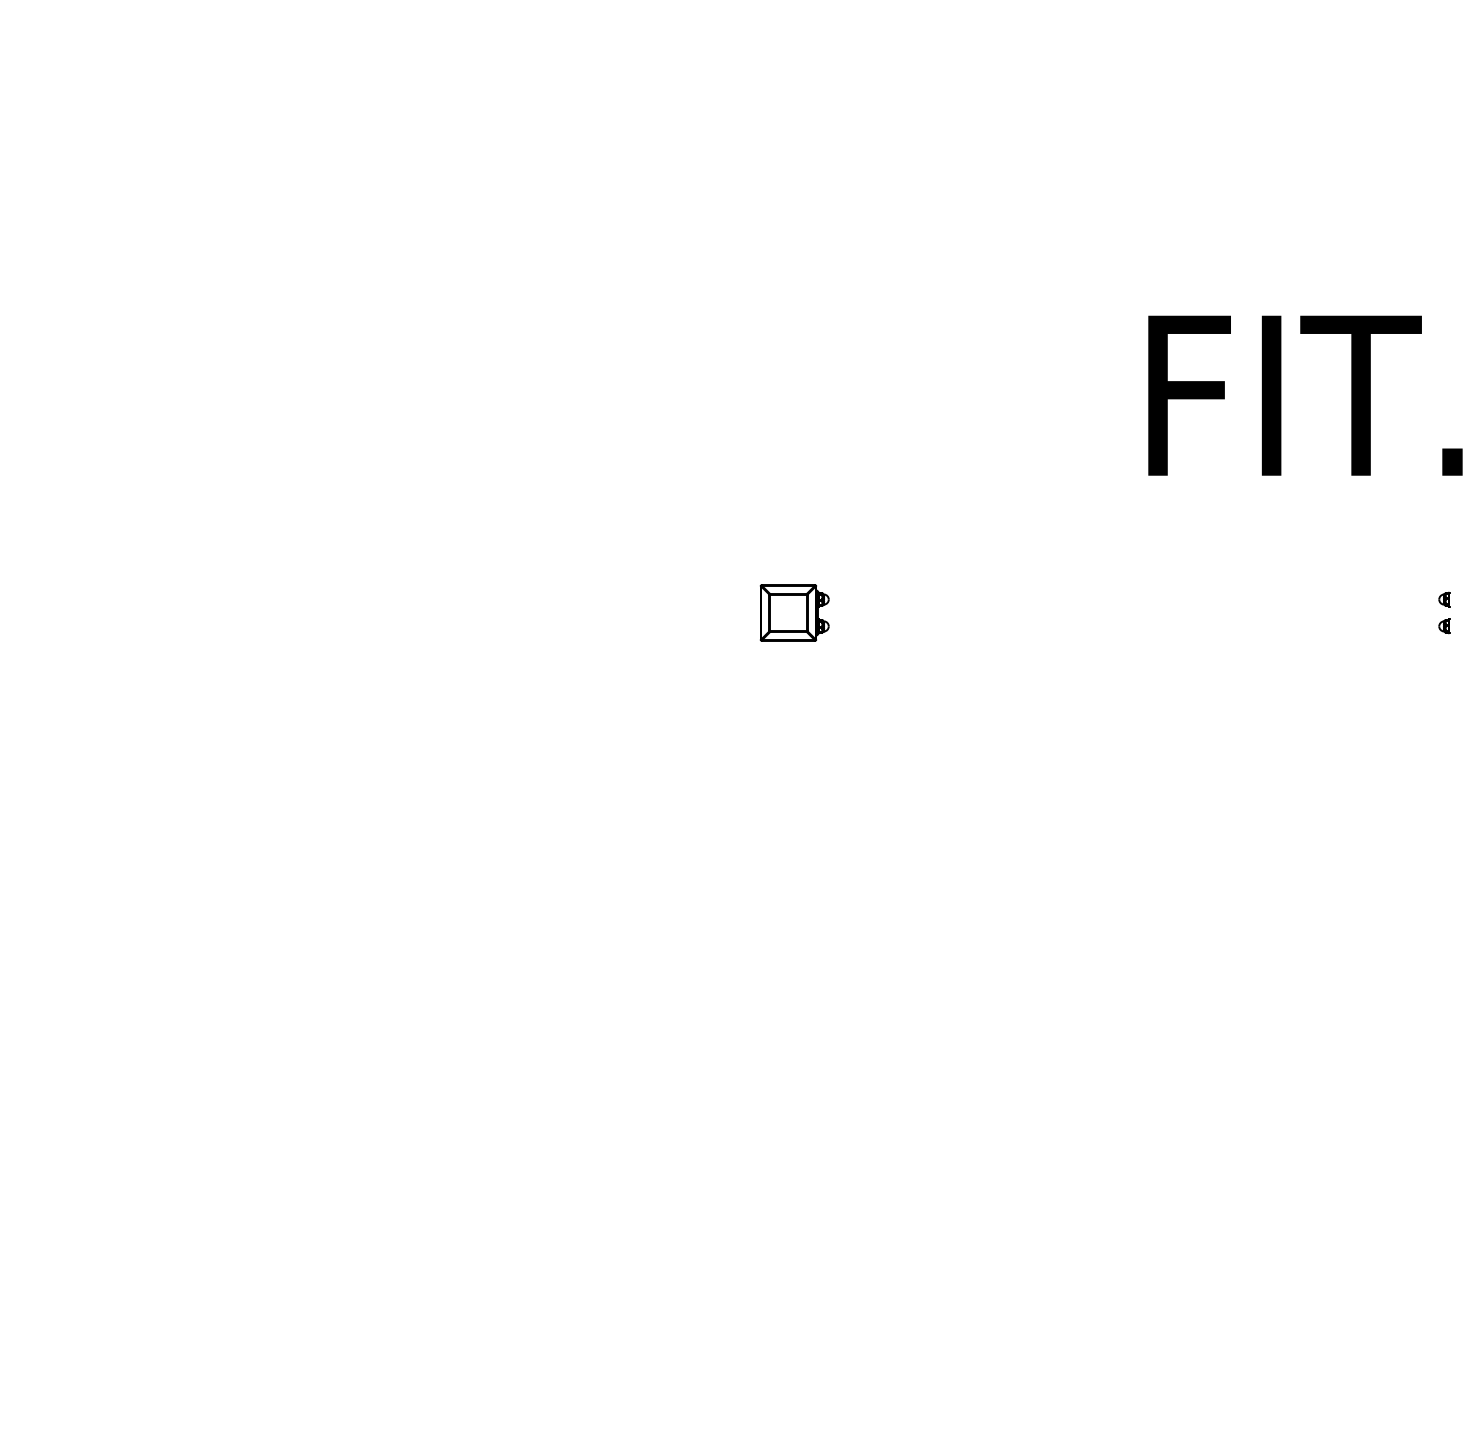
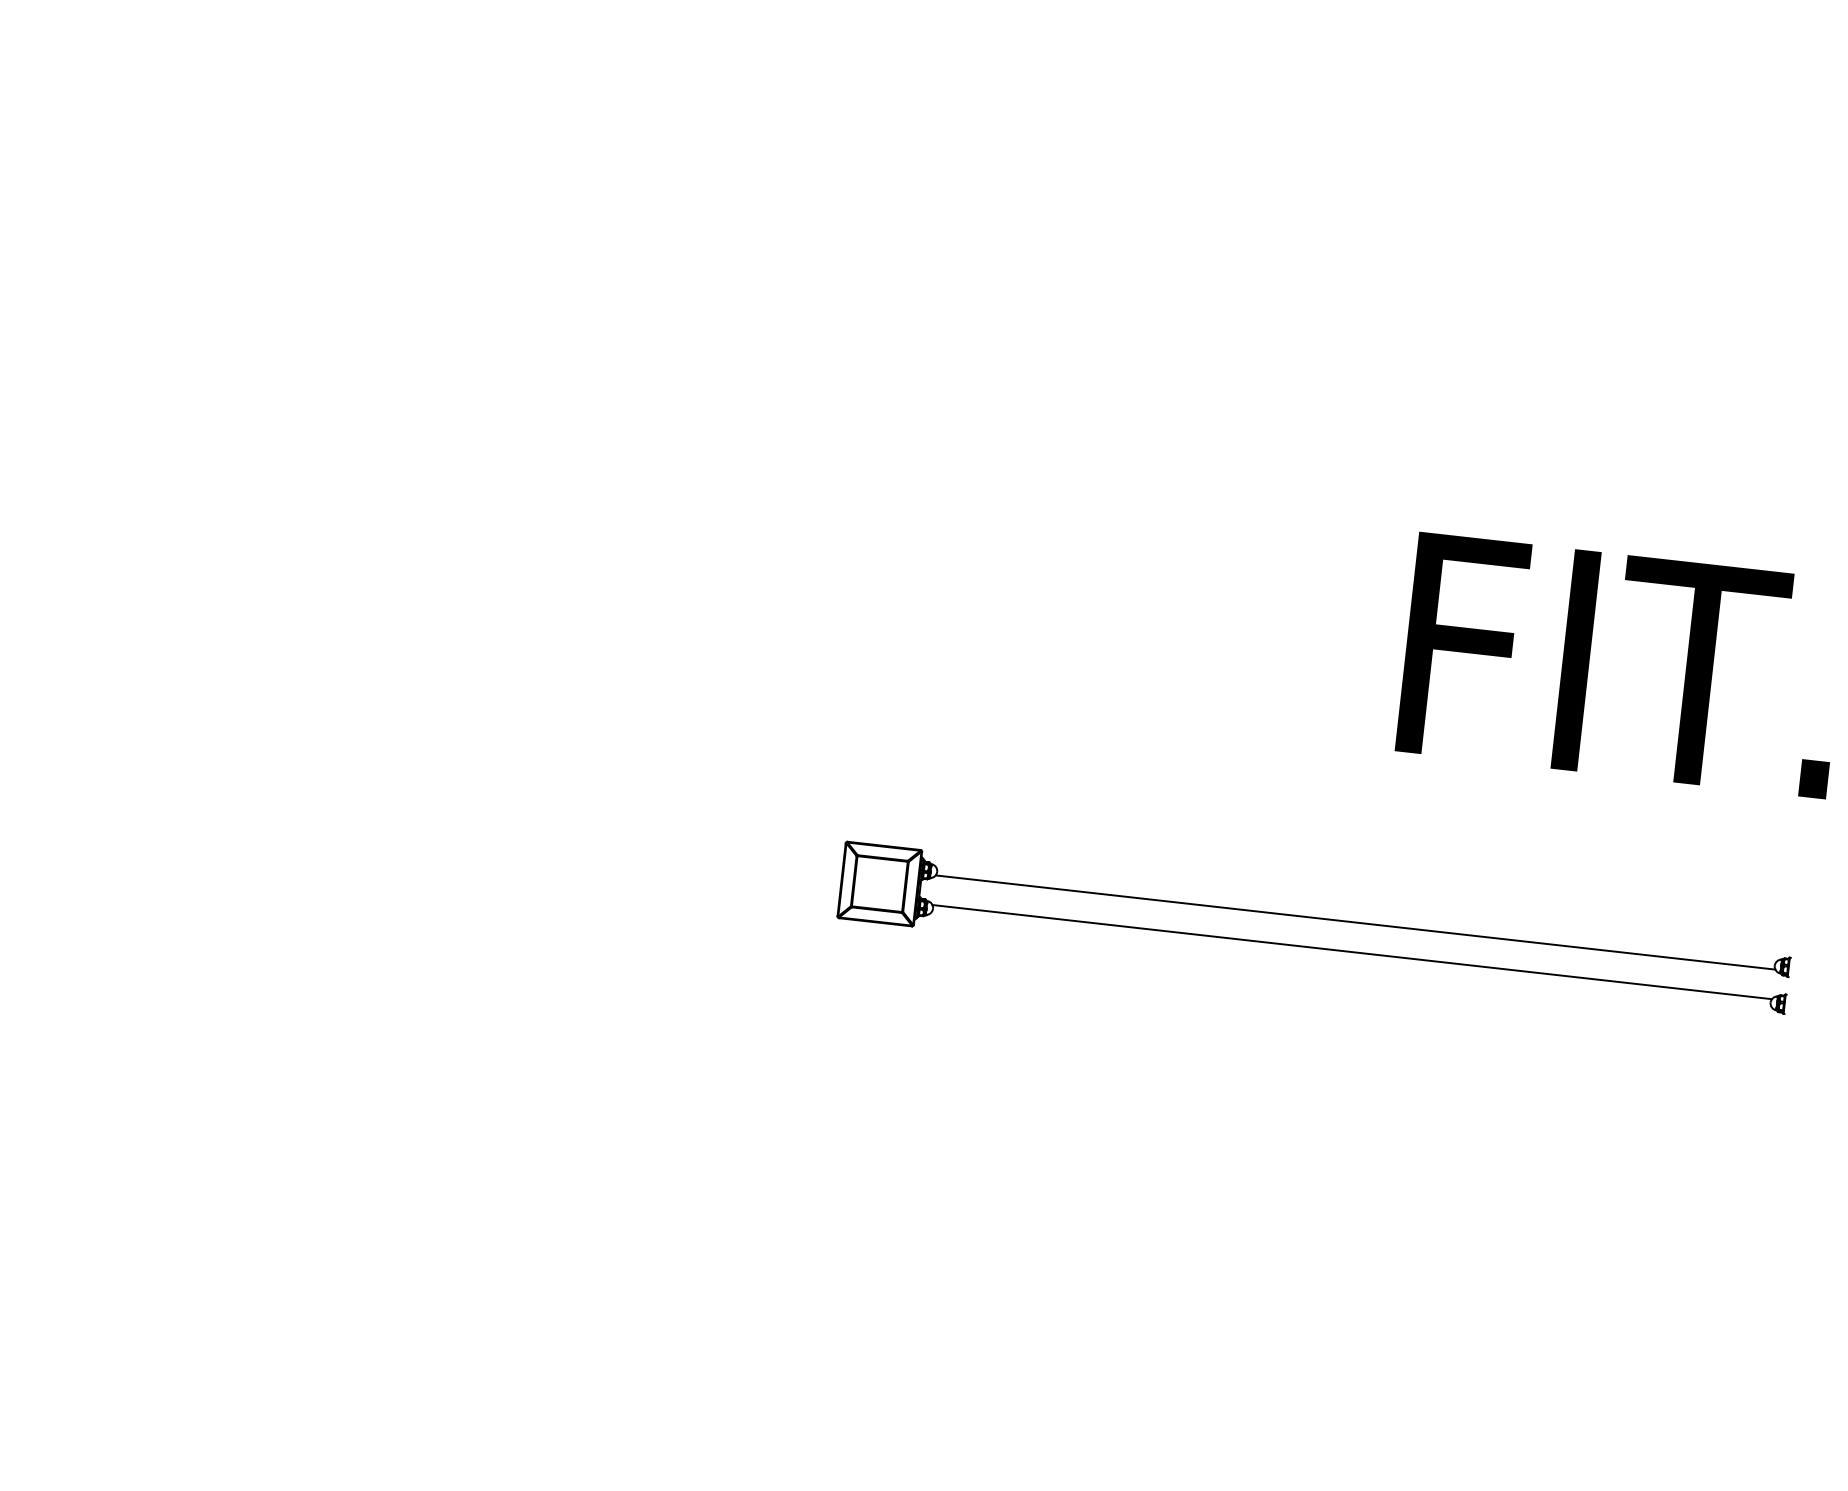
line: (1134, 602) -> (1356, 922), added
line: (1134, 623) -> (1352, 951), added

